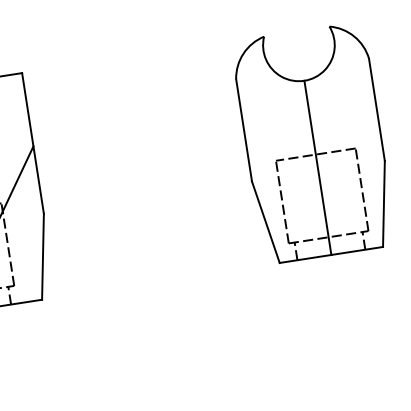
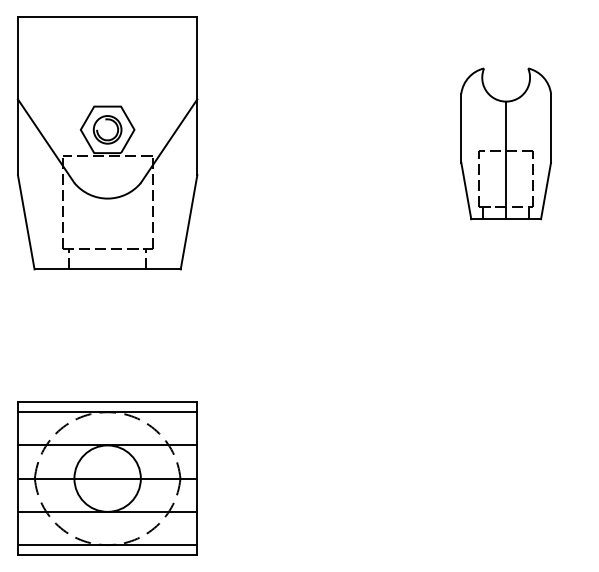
part: (313, 143) -> (505, 143), size x0.6

